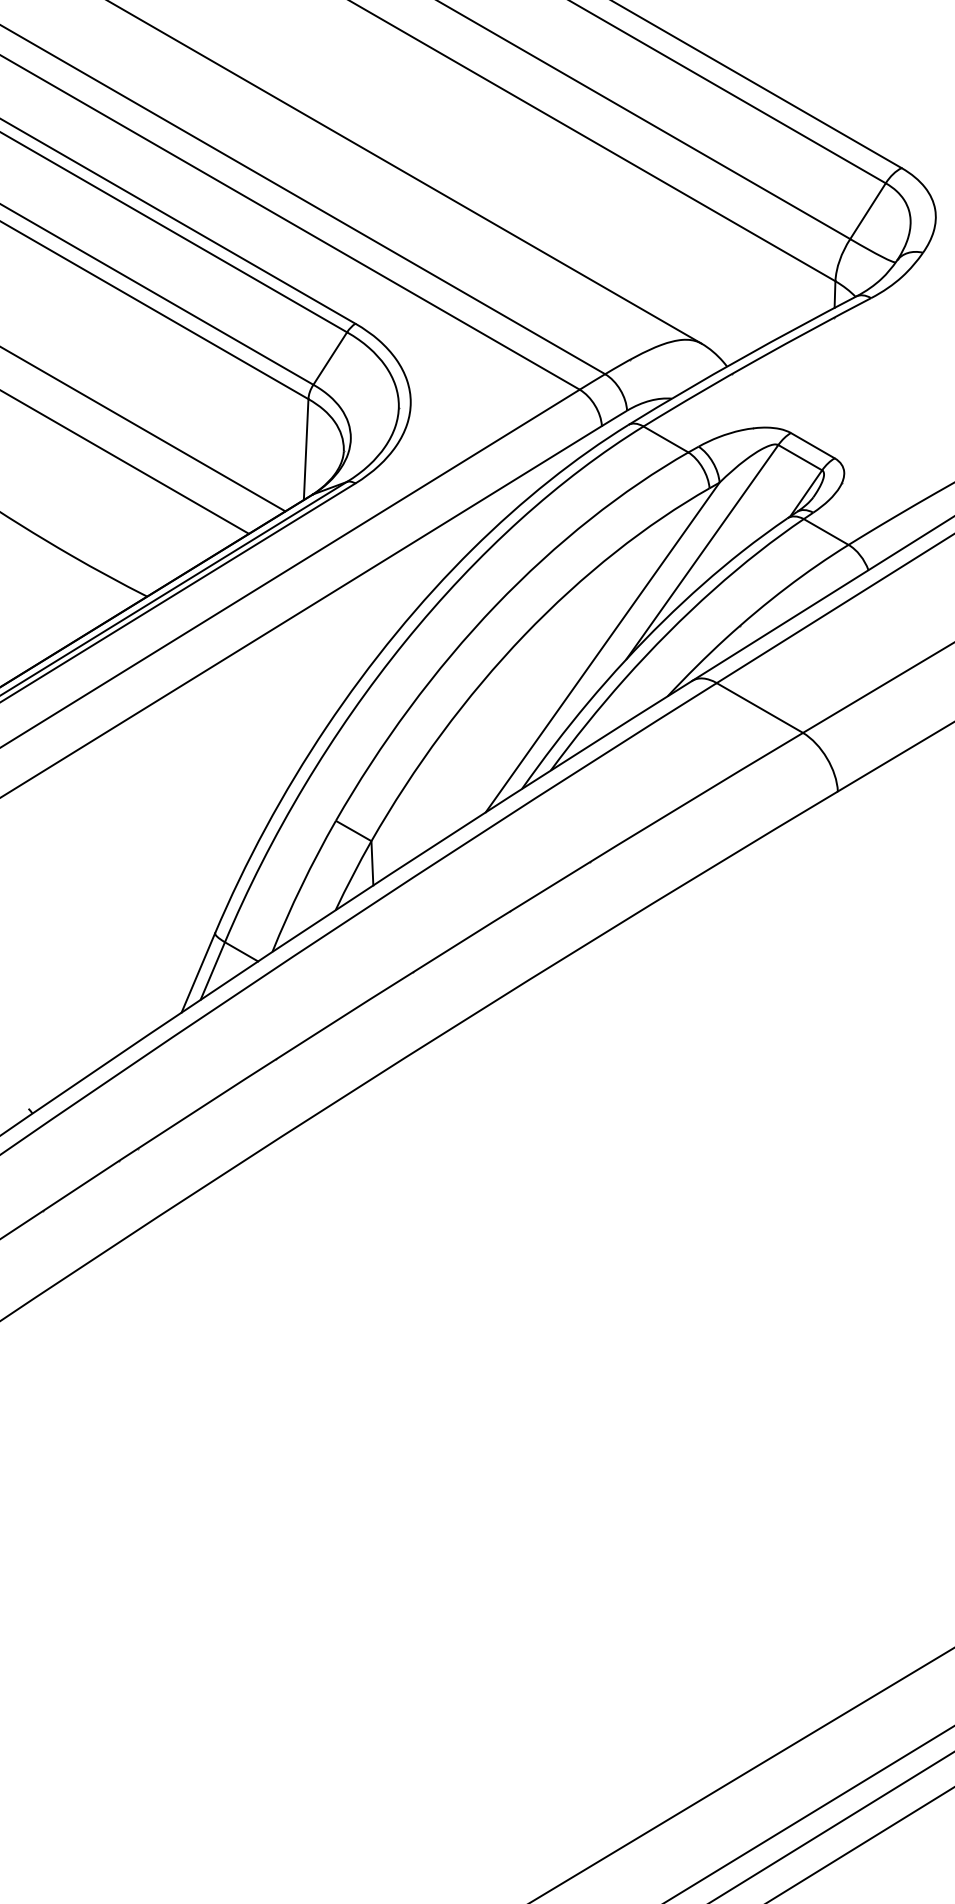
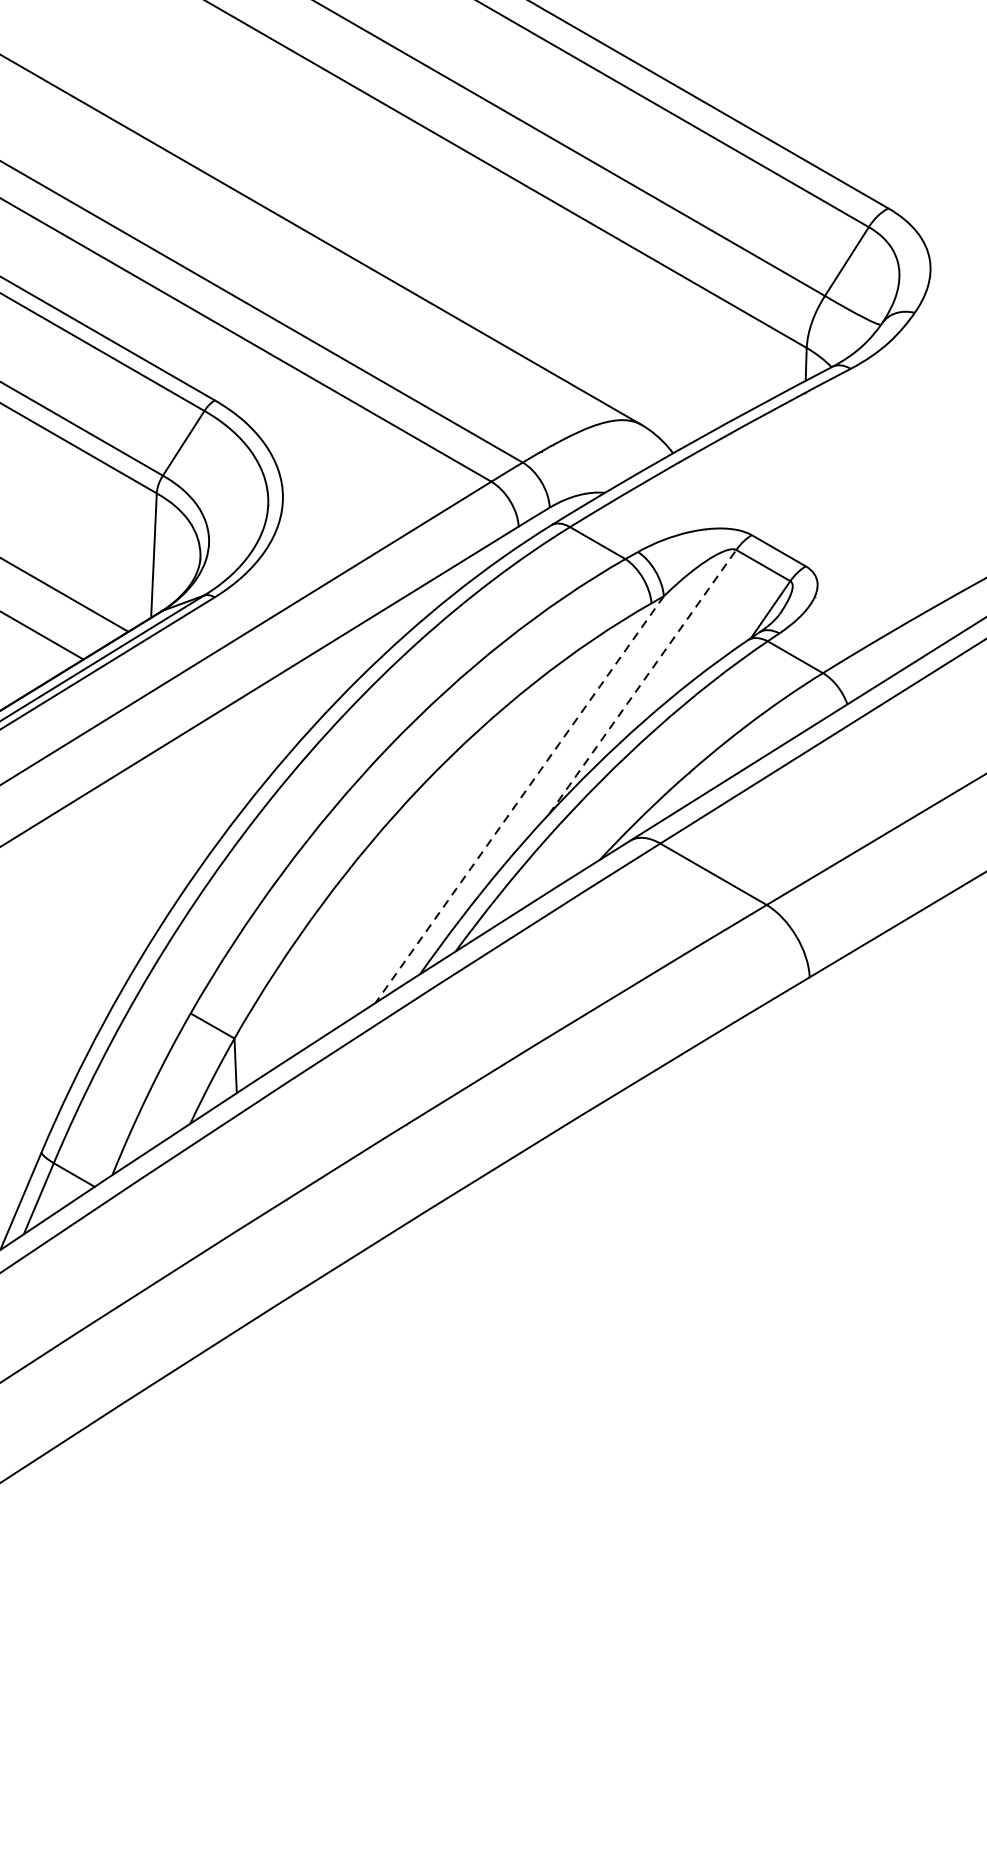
line: (702, 551) -> (642, 681), solid -> dashed
line: (602, 647) -> (519, 799), solid -> dashed

